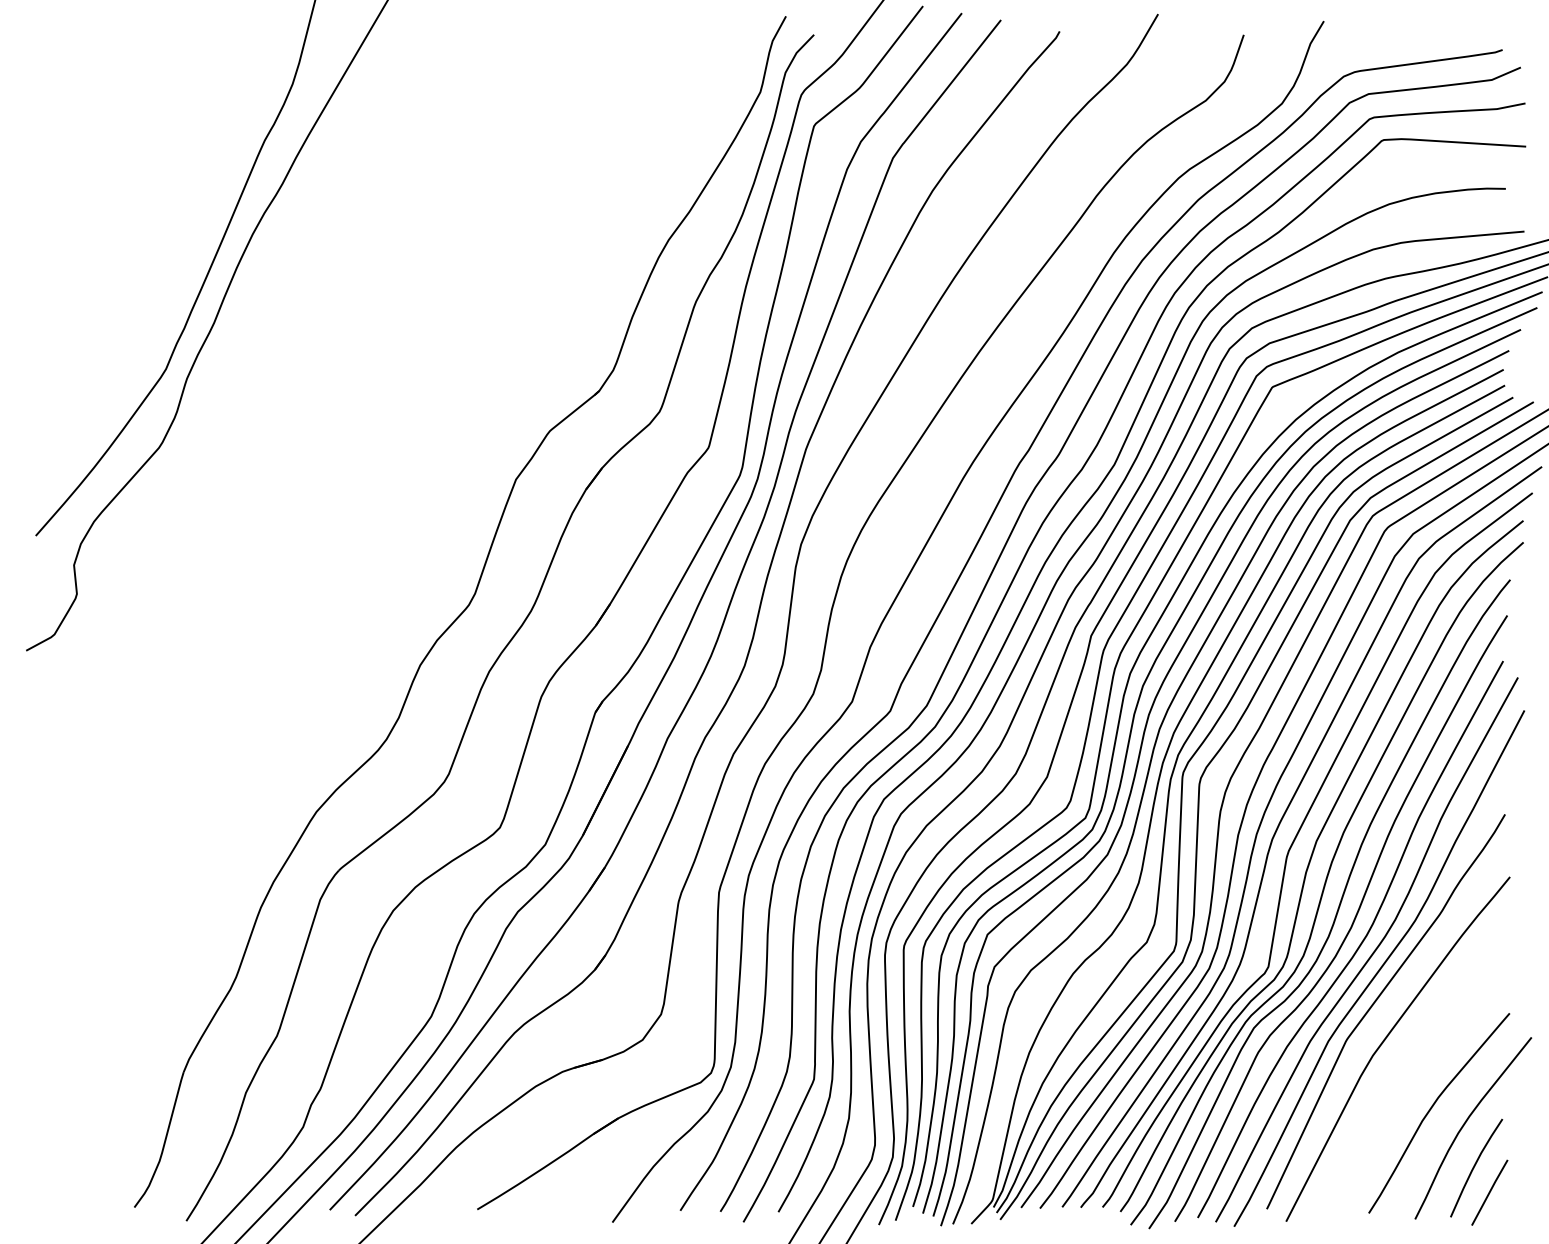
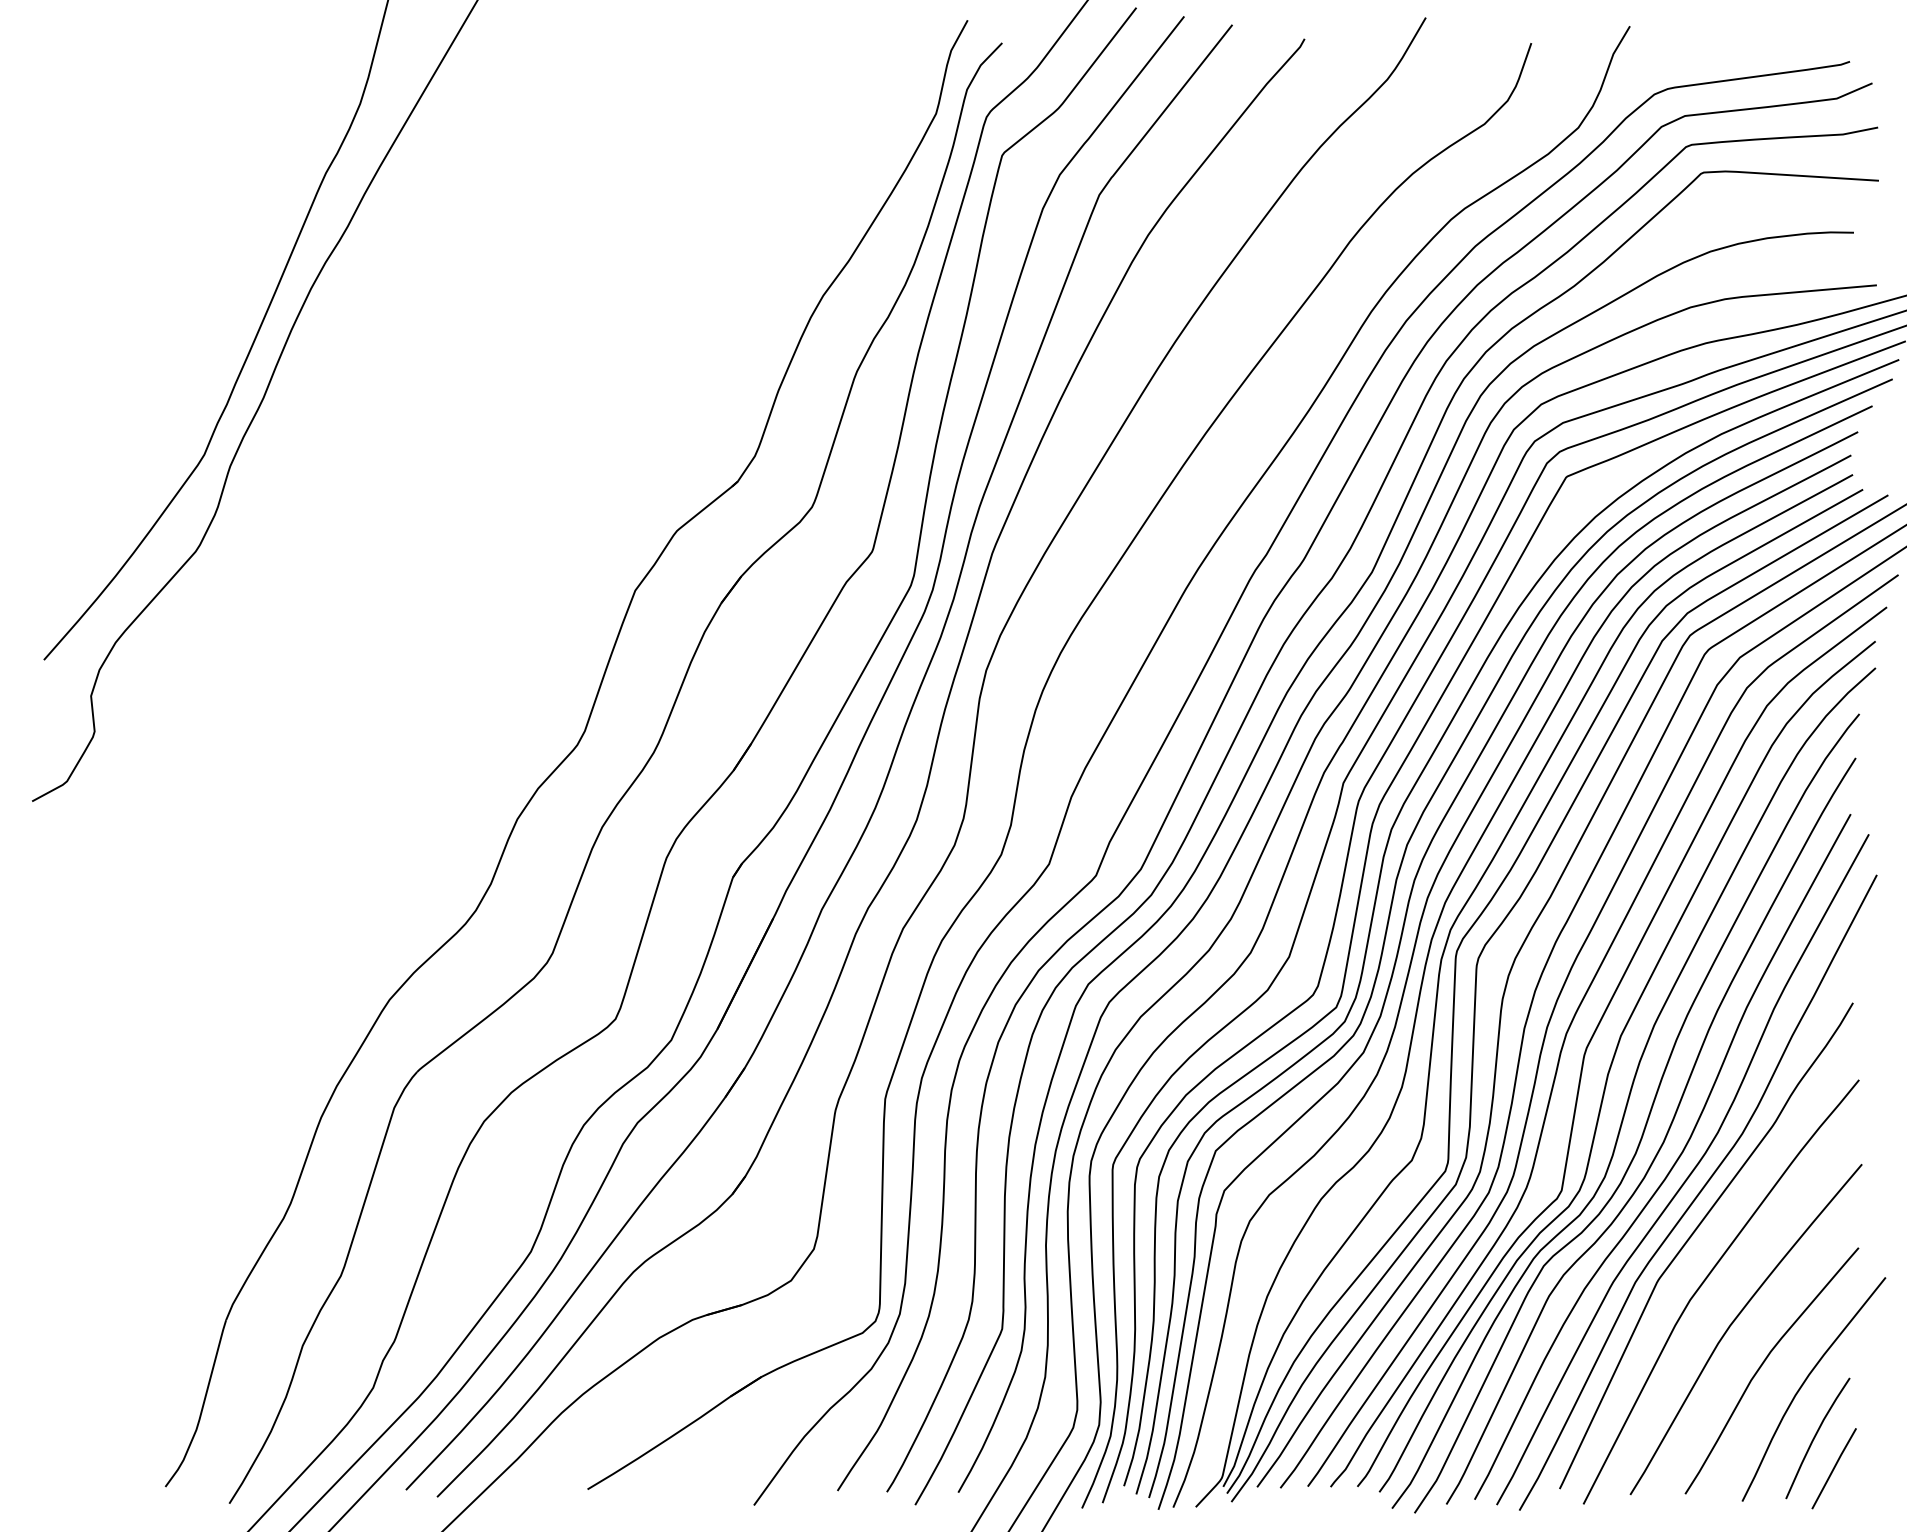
curve: (1408, 1074) -> (1733, 1323), added

